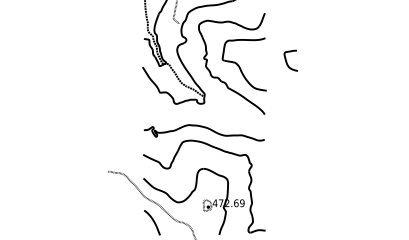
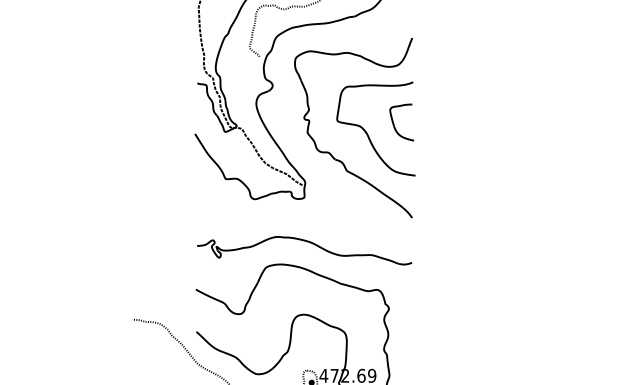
part: (290, 60) -> (400, 121), moved

